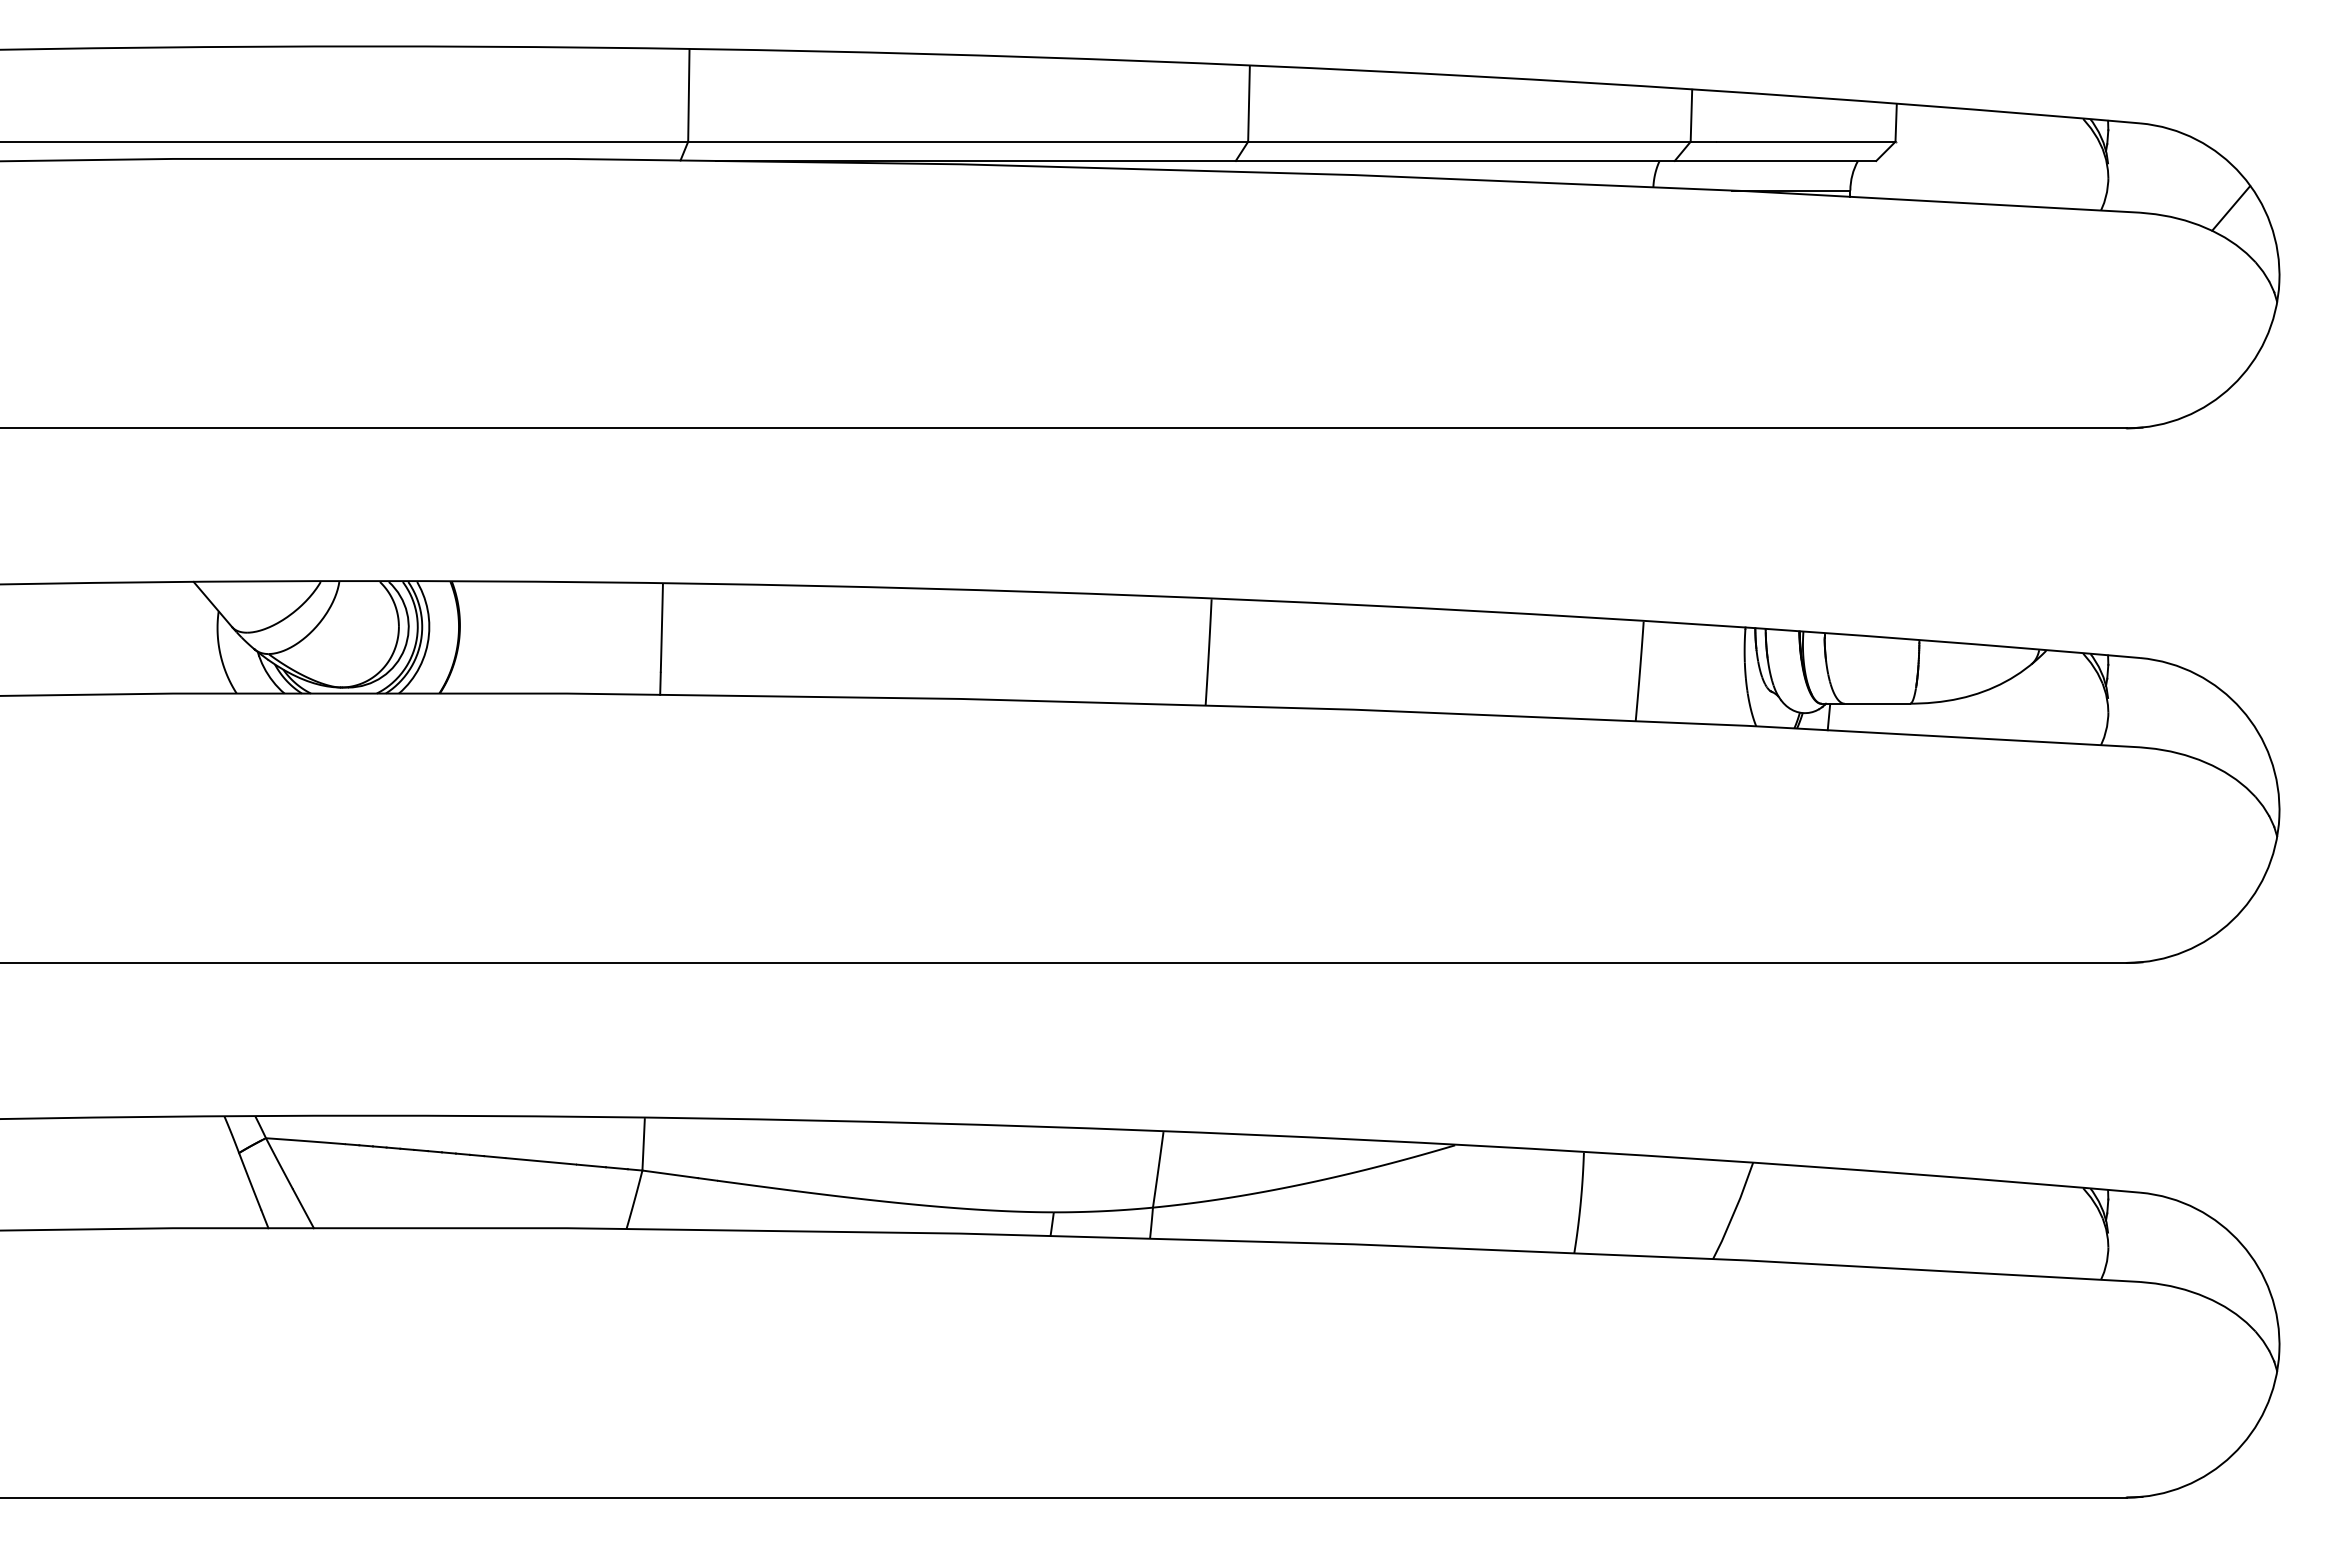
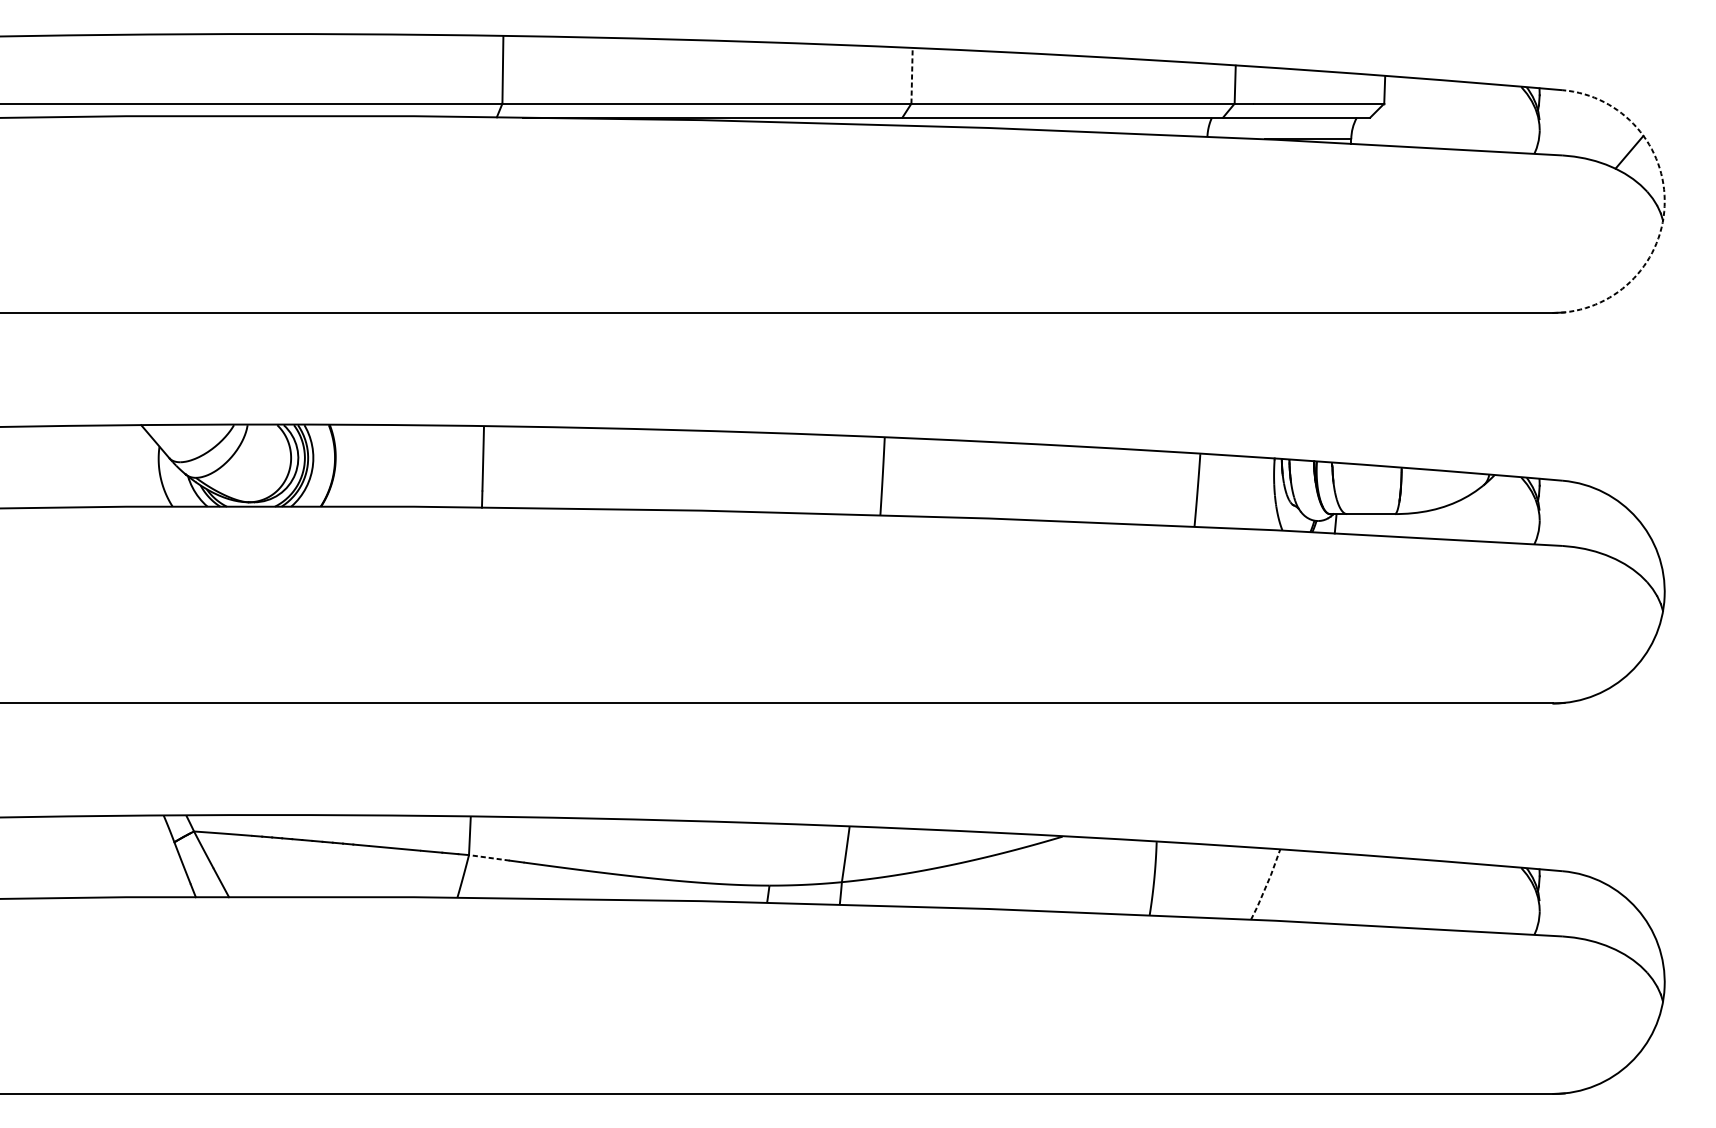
line: (1249, 103) -> (912, 75), solid -> dashed
arc: (2279, 282) -> (1664, 206), solid -> dashed
line: (669, 1174) -> (488, 857), solid -> dashed
line: (1734, 1210) -> (1266, 884), solid -> dashed

